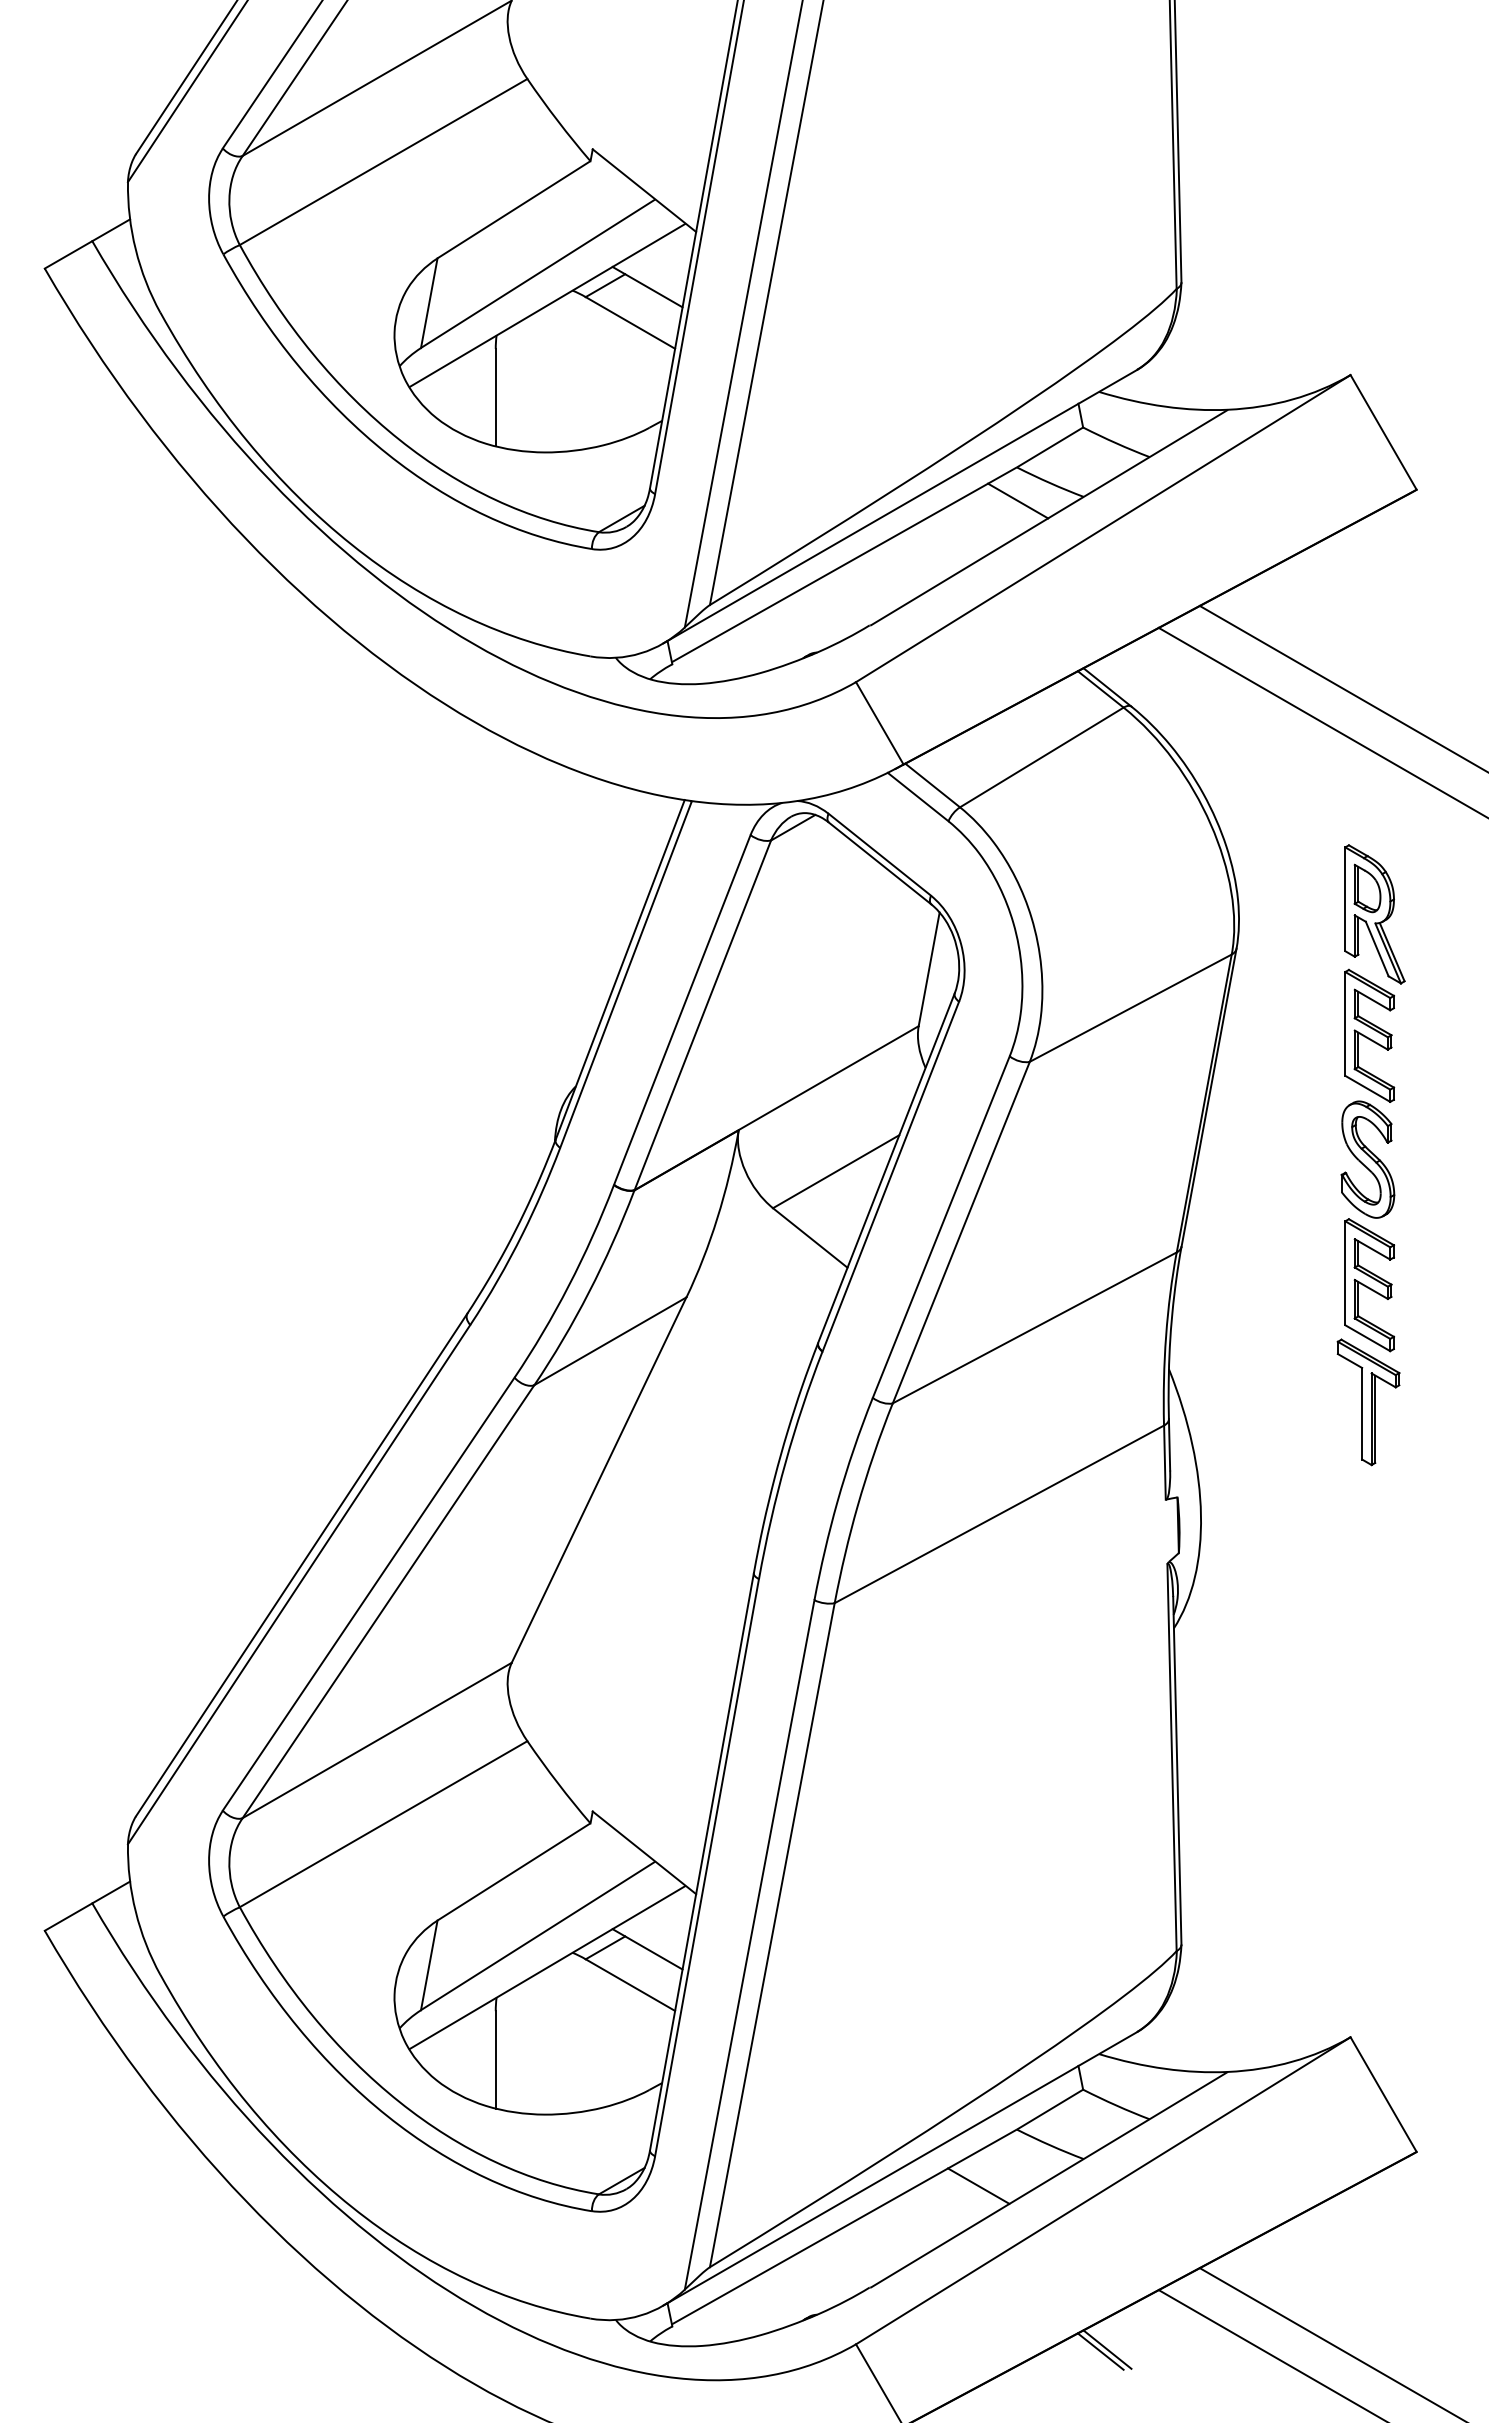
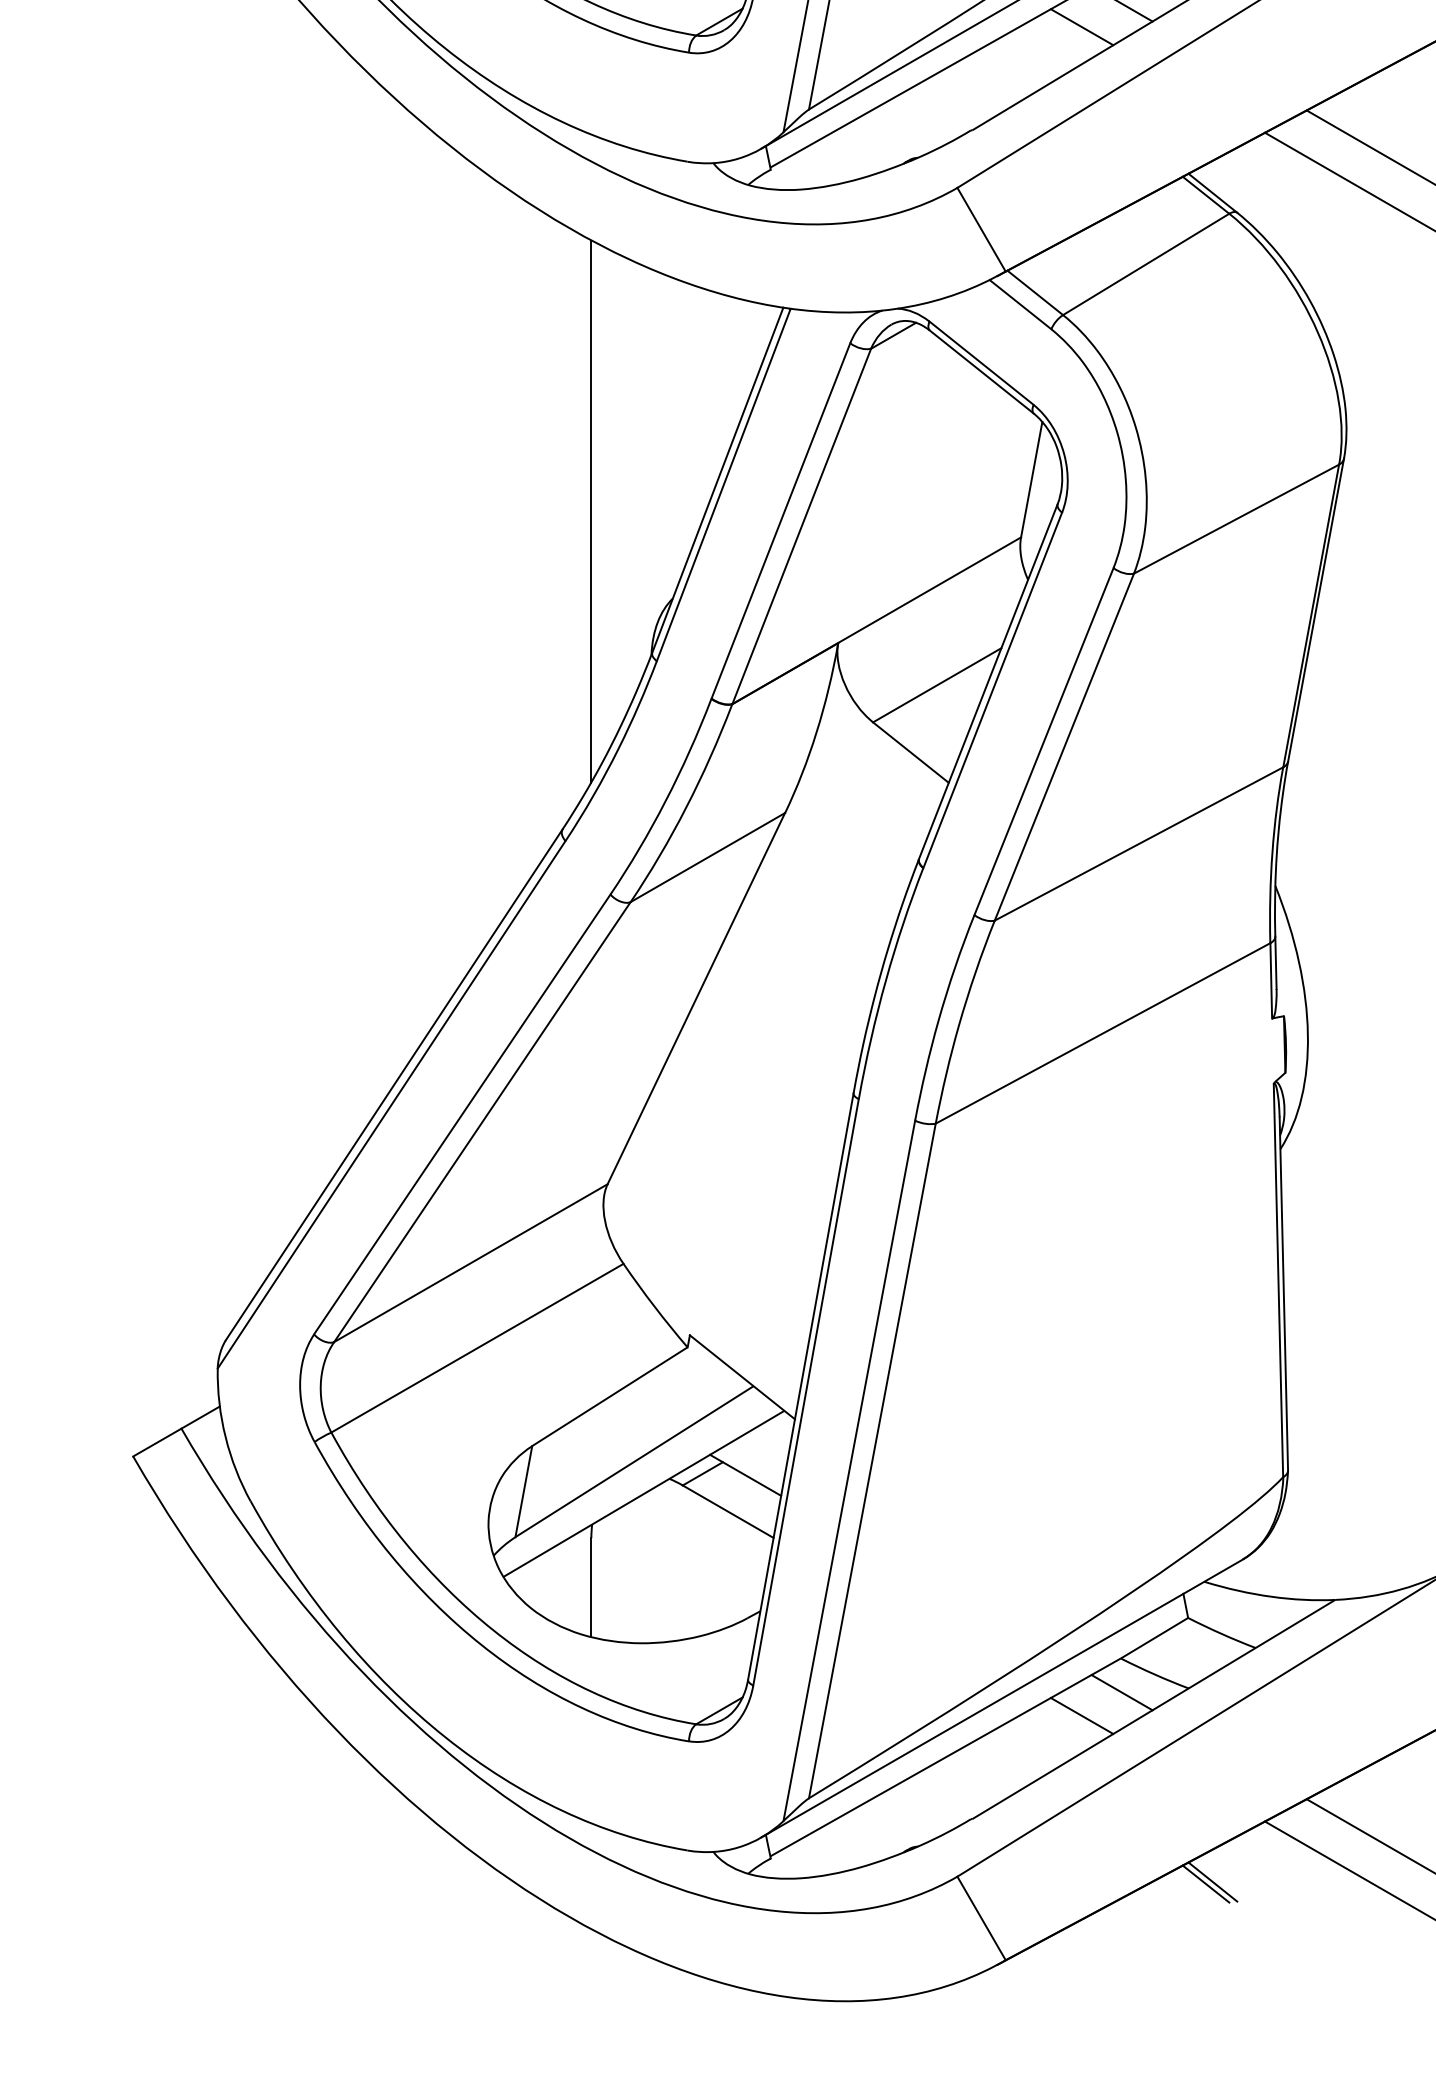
line: (978, 523) -> (1081, 26), added
line: (495, 1000) -> (591, 511), added
line: (1018, 2162) -> (1122, 1691), added

